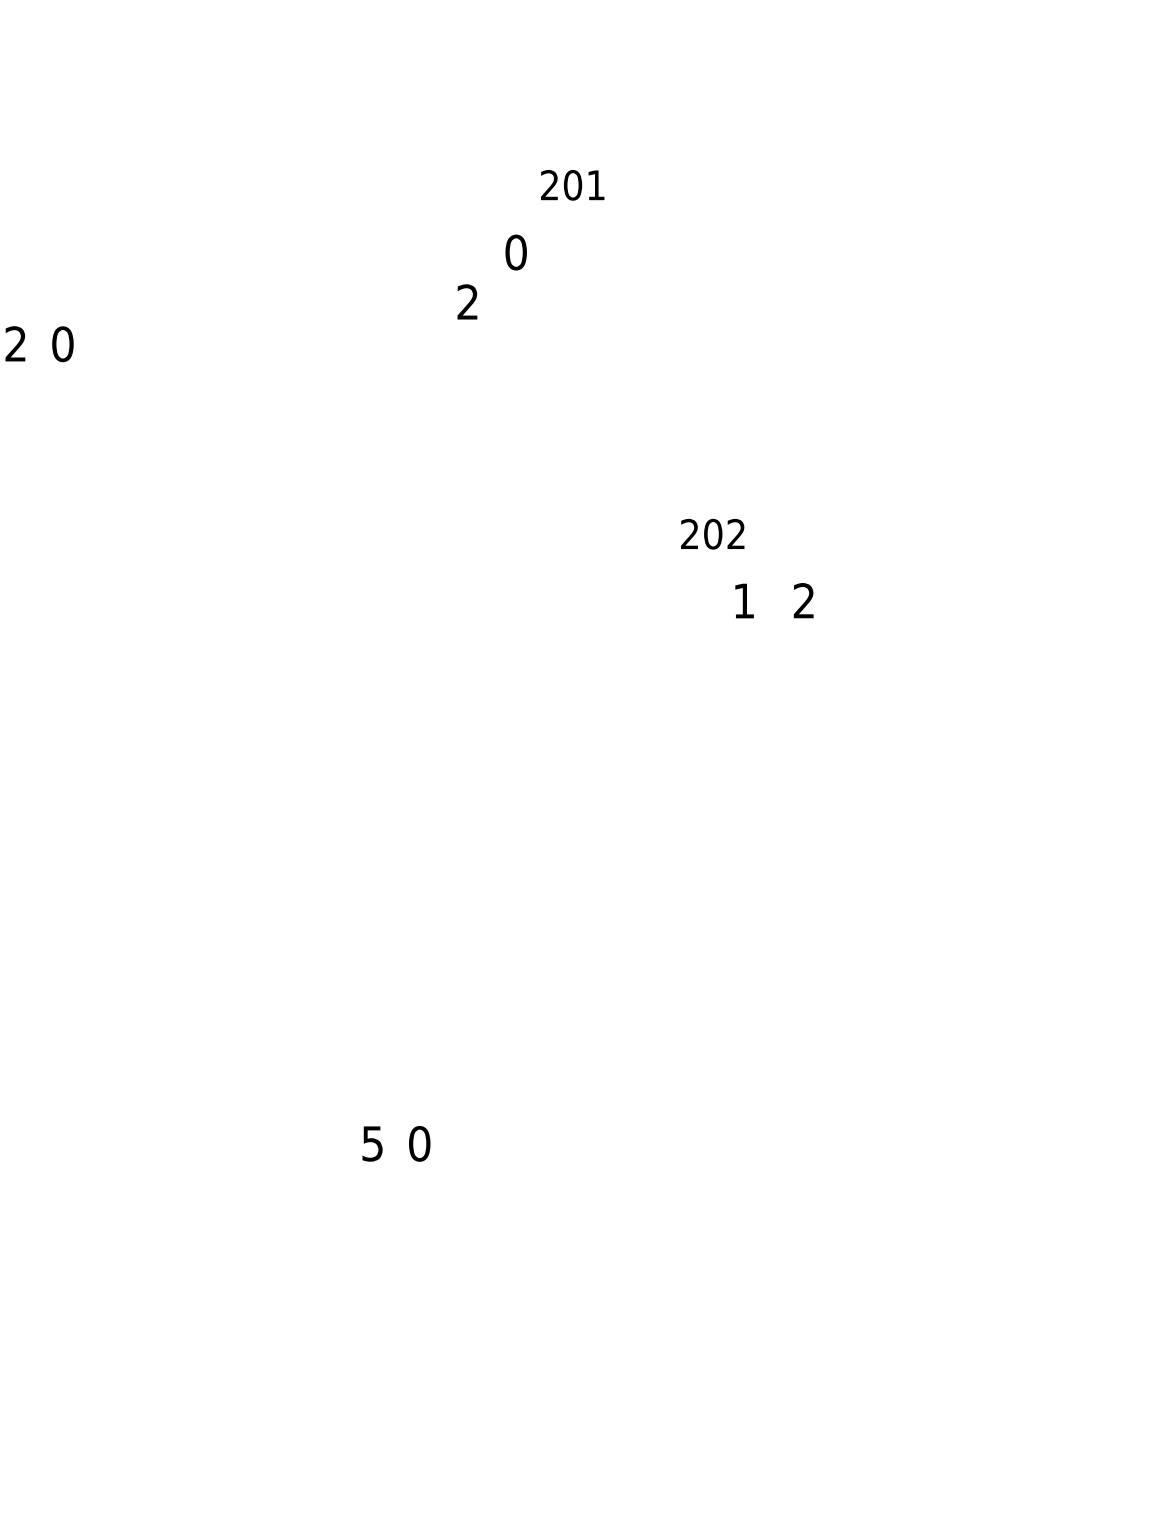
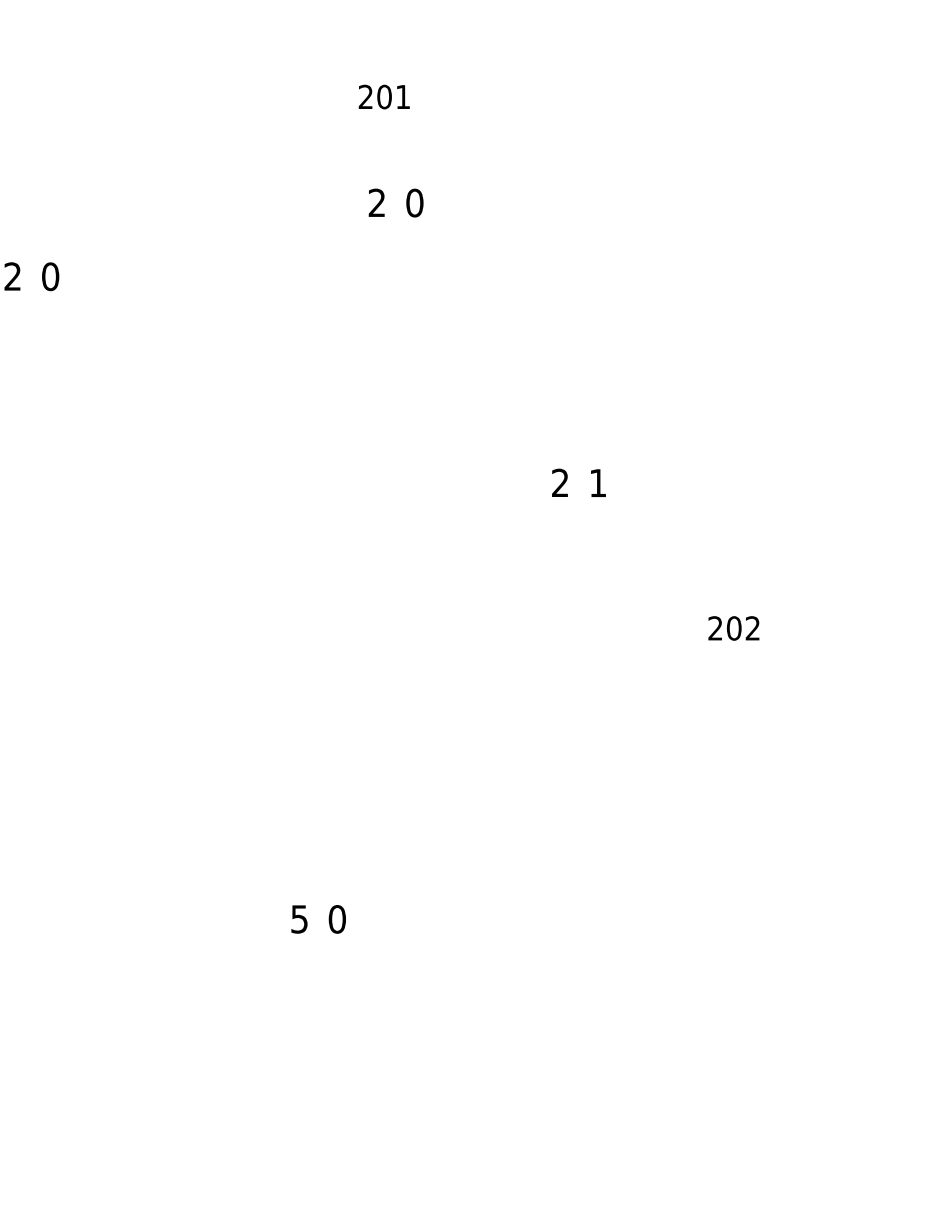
text: (571, 184) -> (383, 96), moved
text: (467, 301) -> (376, 202), moved
text: (712, 534) -> (733, 628), moved
text: (803, 600) -> (559, 482), moved

